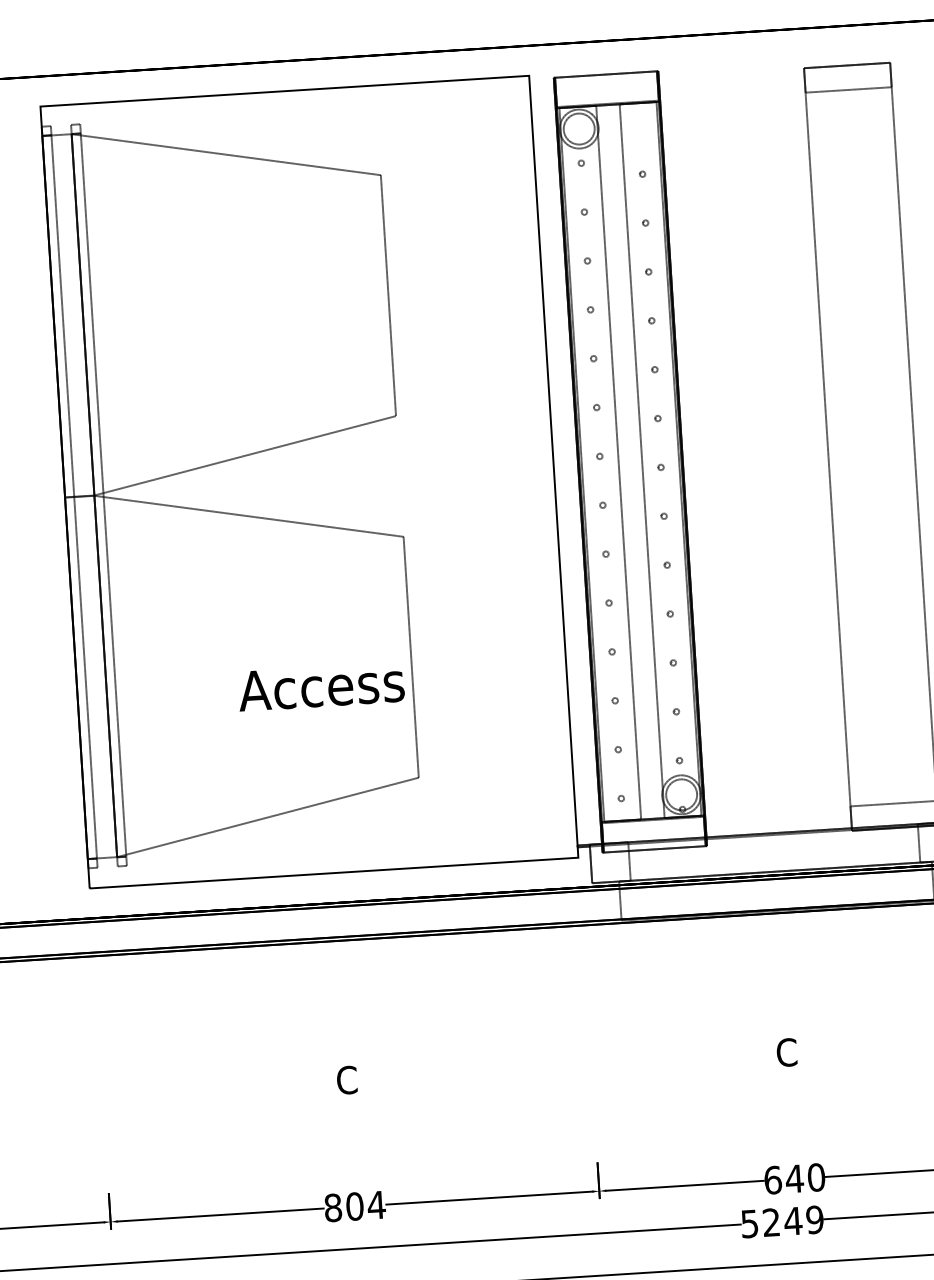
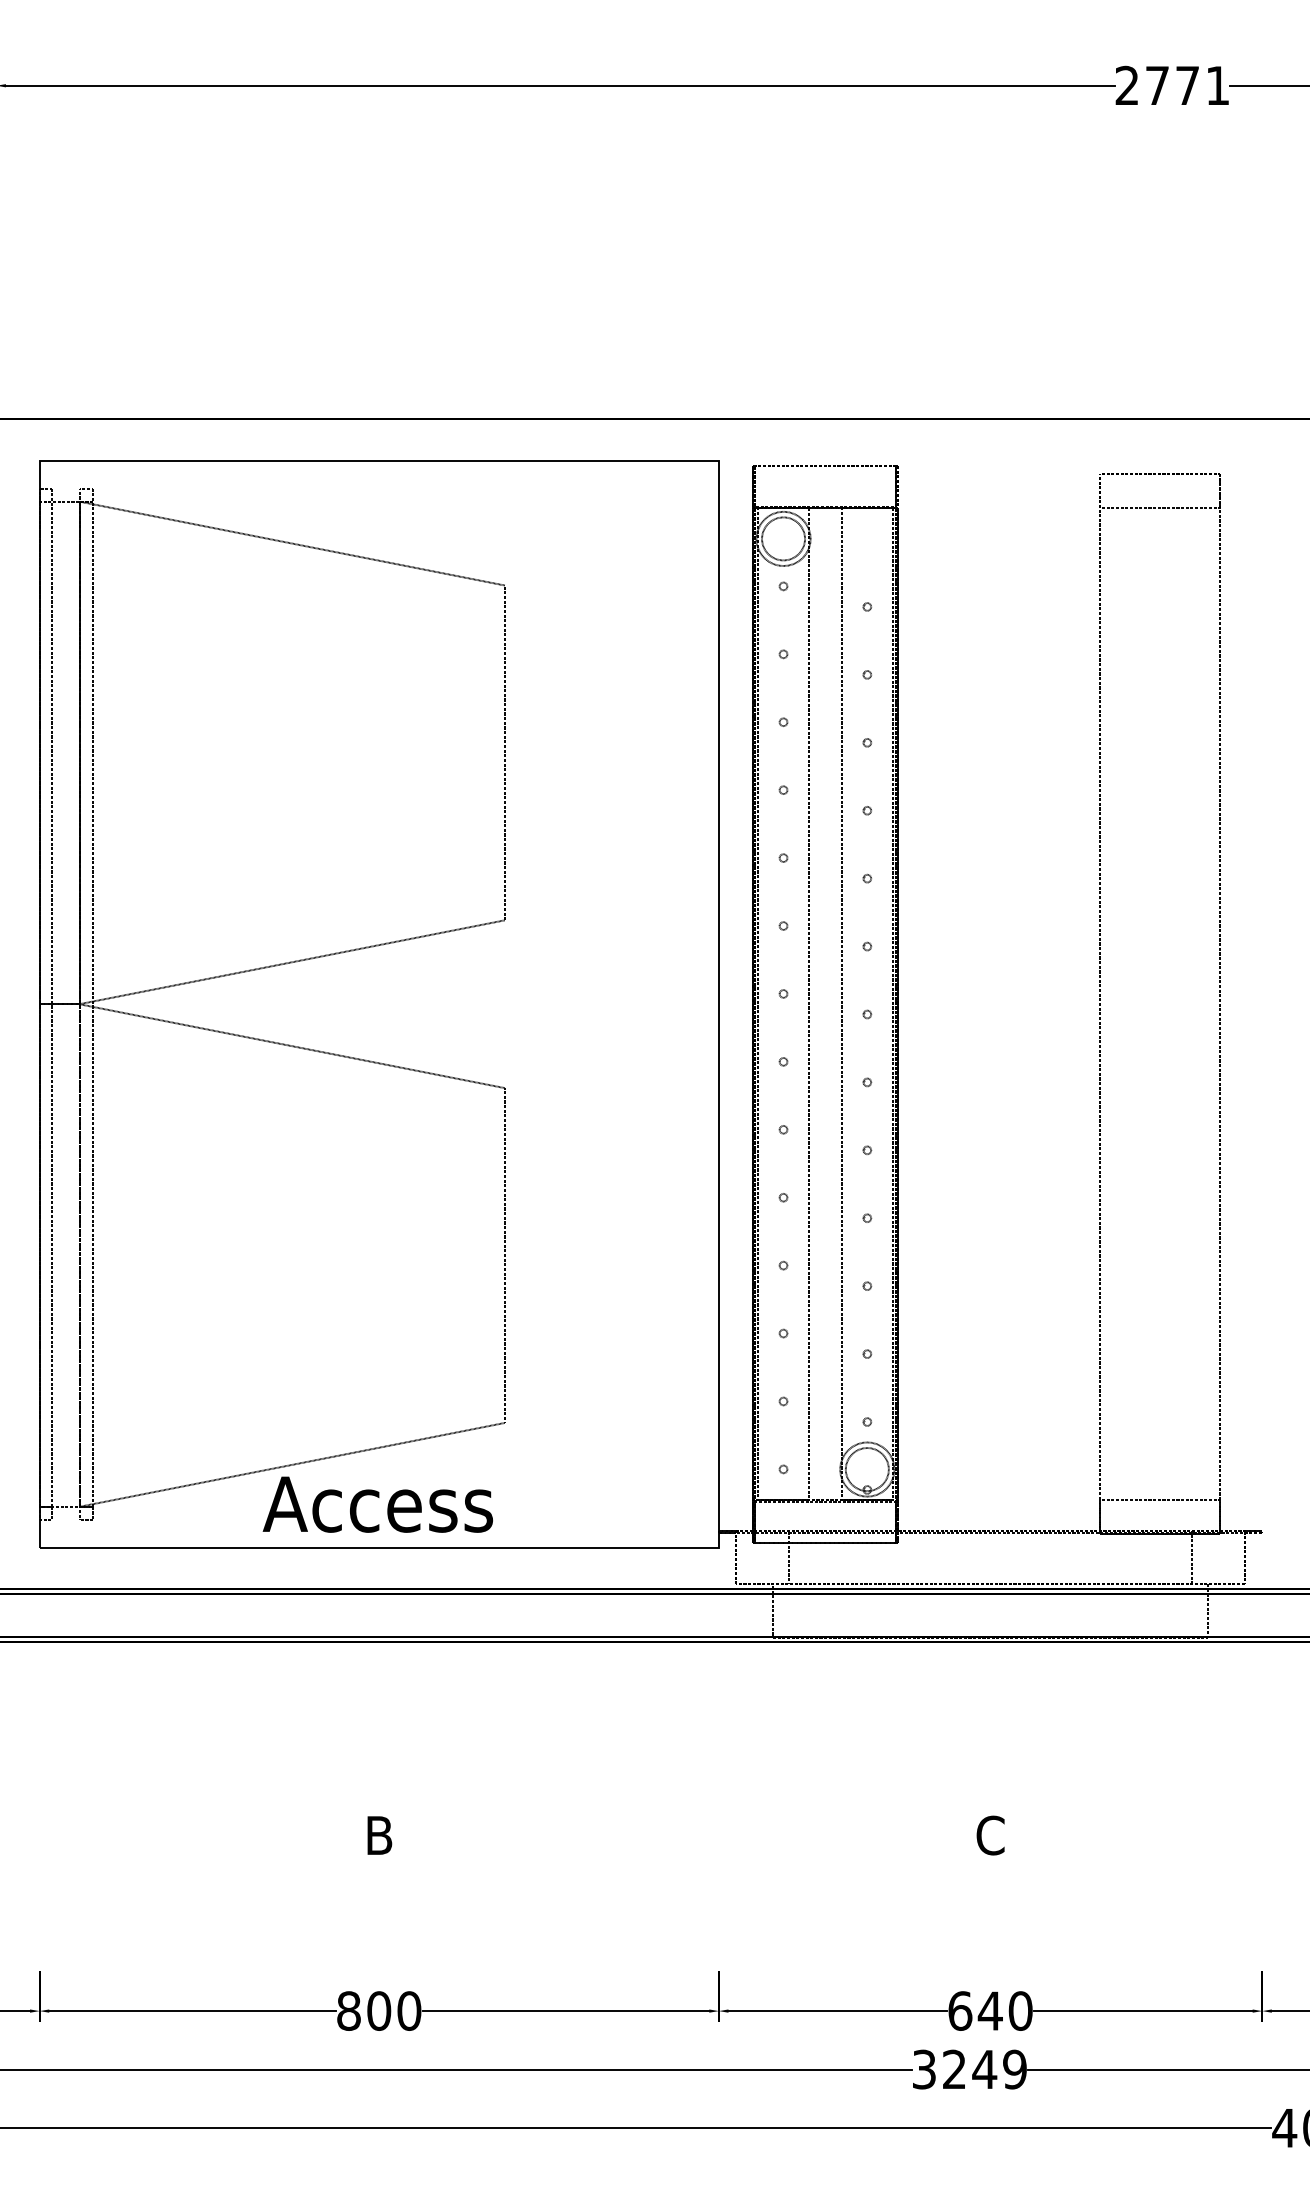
text: (321, 686) -> (377, 1504), moved
text: (347, 1080) -> (379, 1835), C -> B
text: (375, 1204) -> (408, 2010), 804 -> 800
text: (749, 1223) -> (924, 2068), 5249 -> 3249

